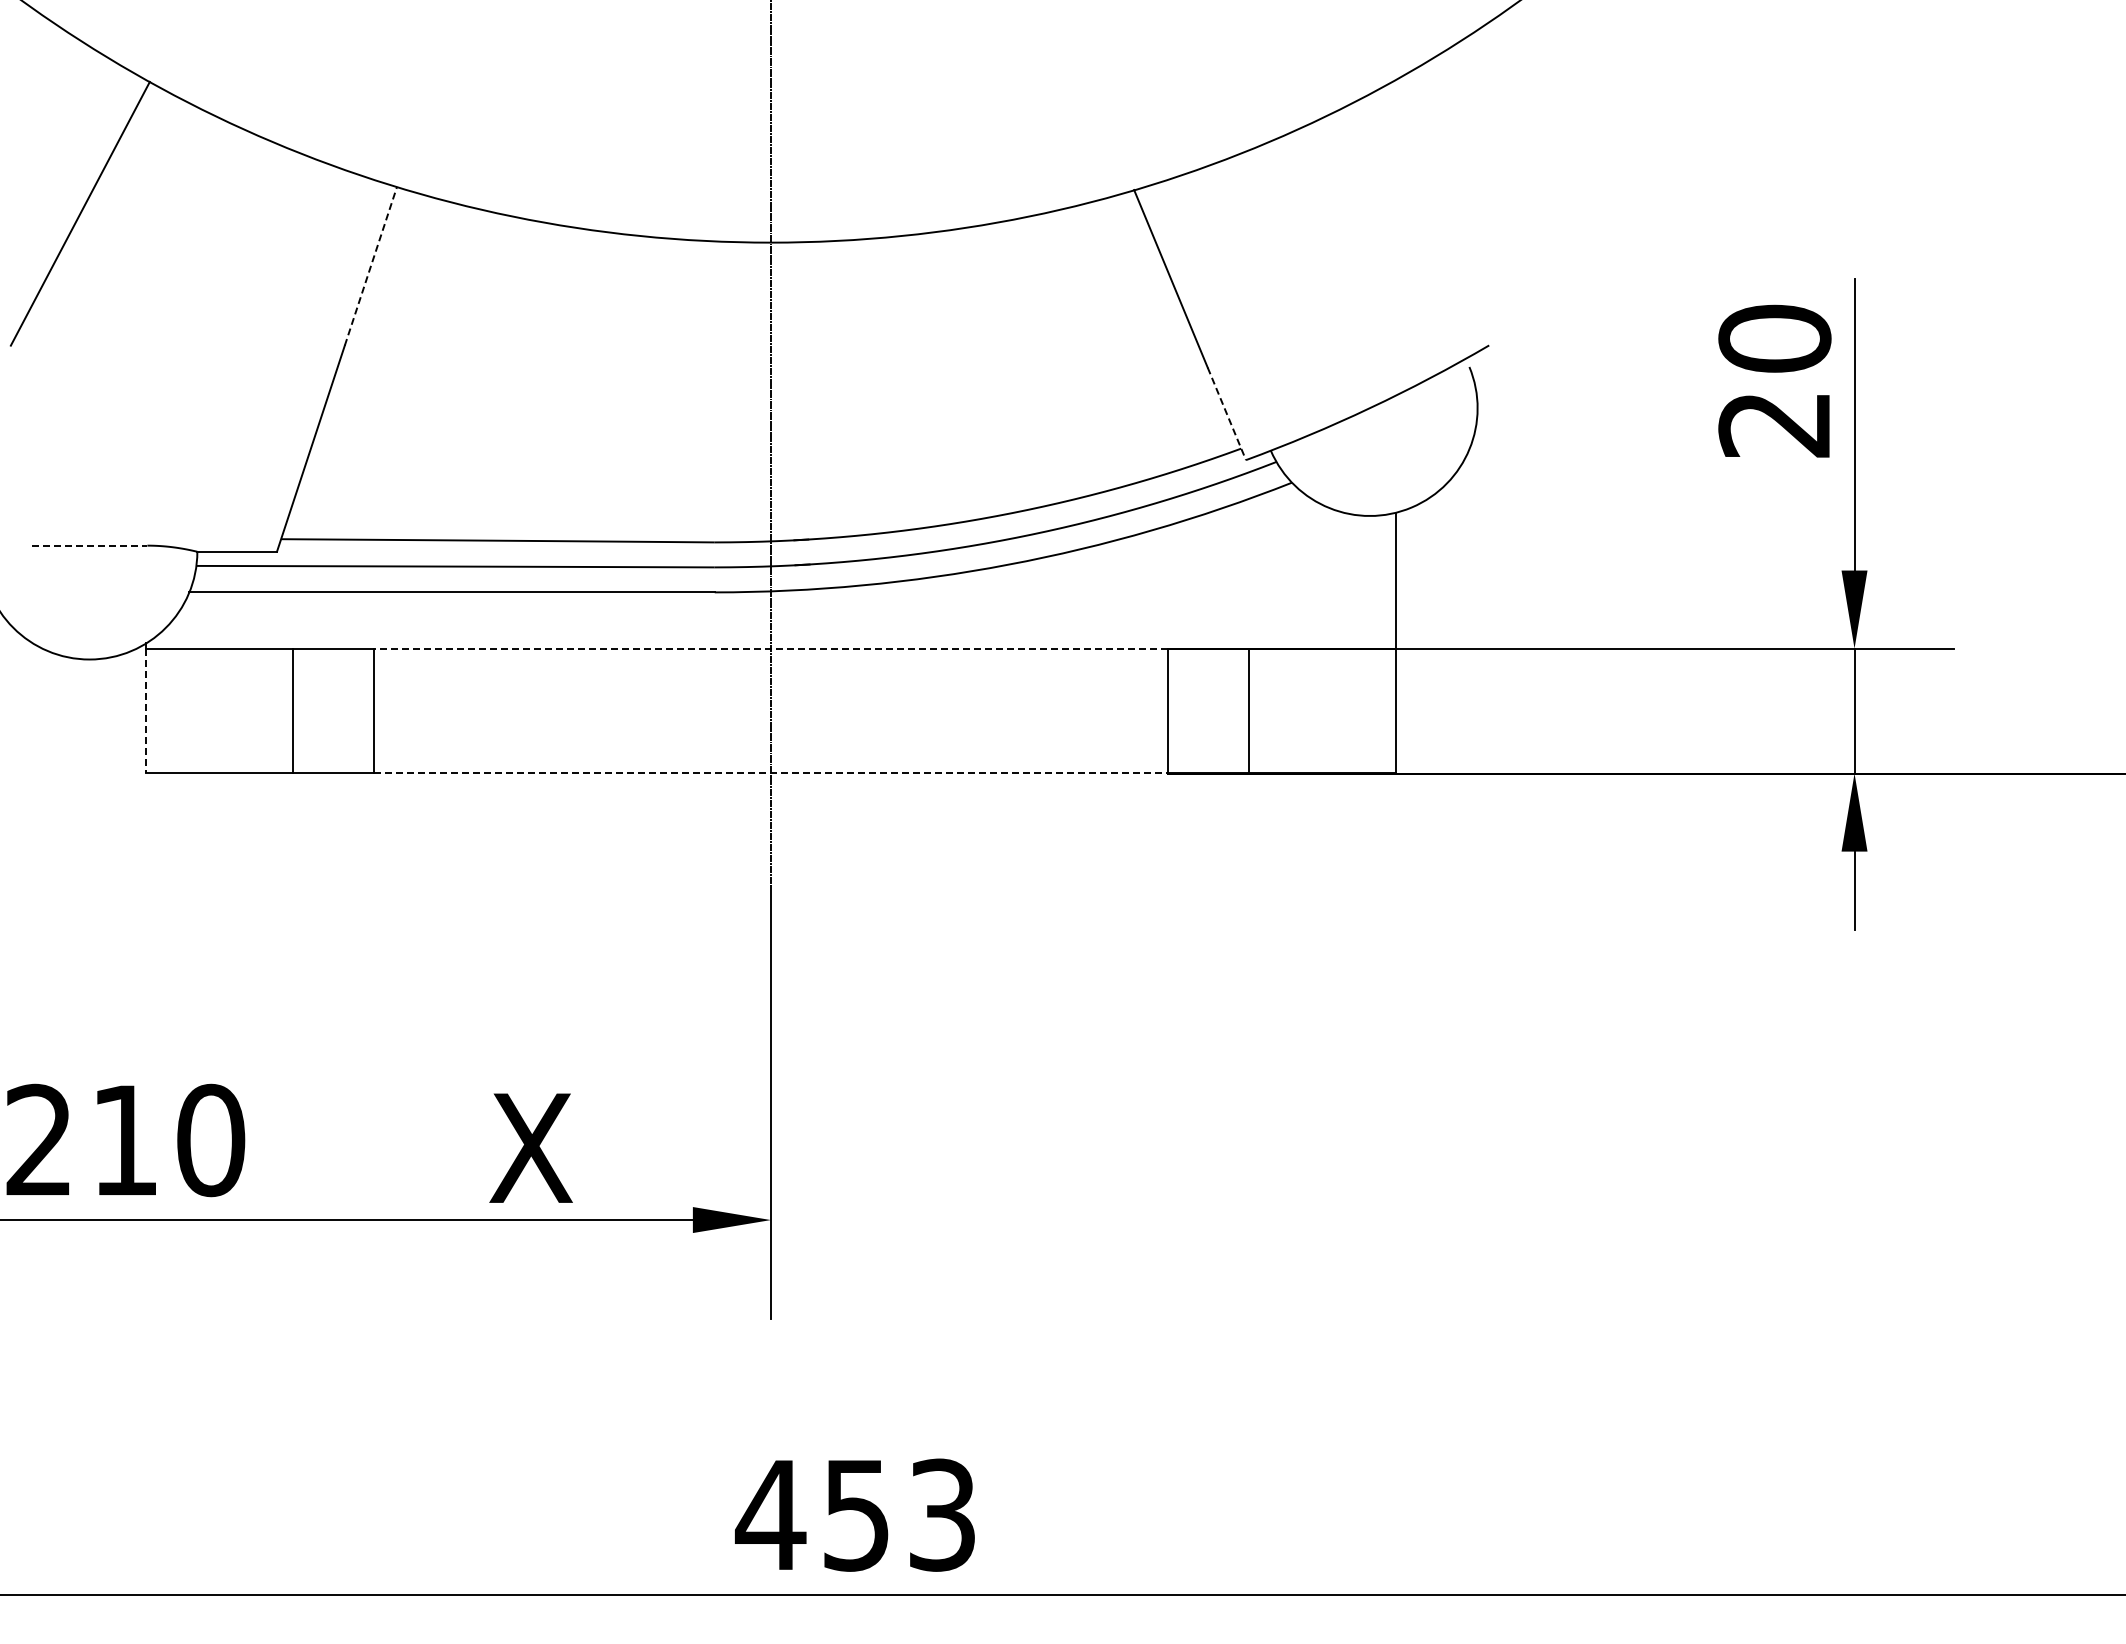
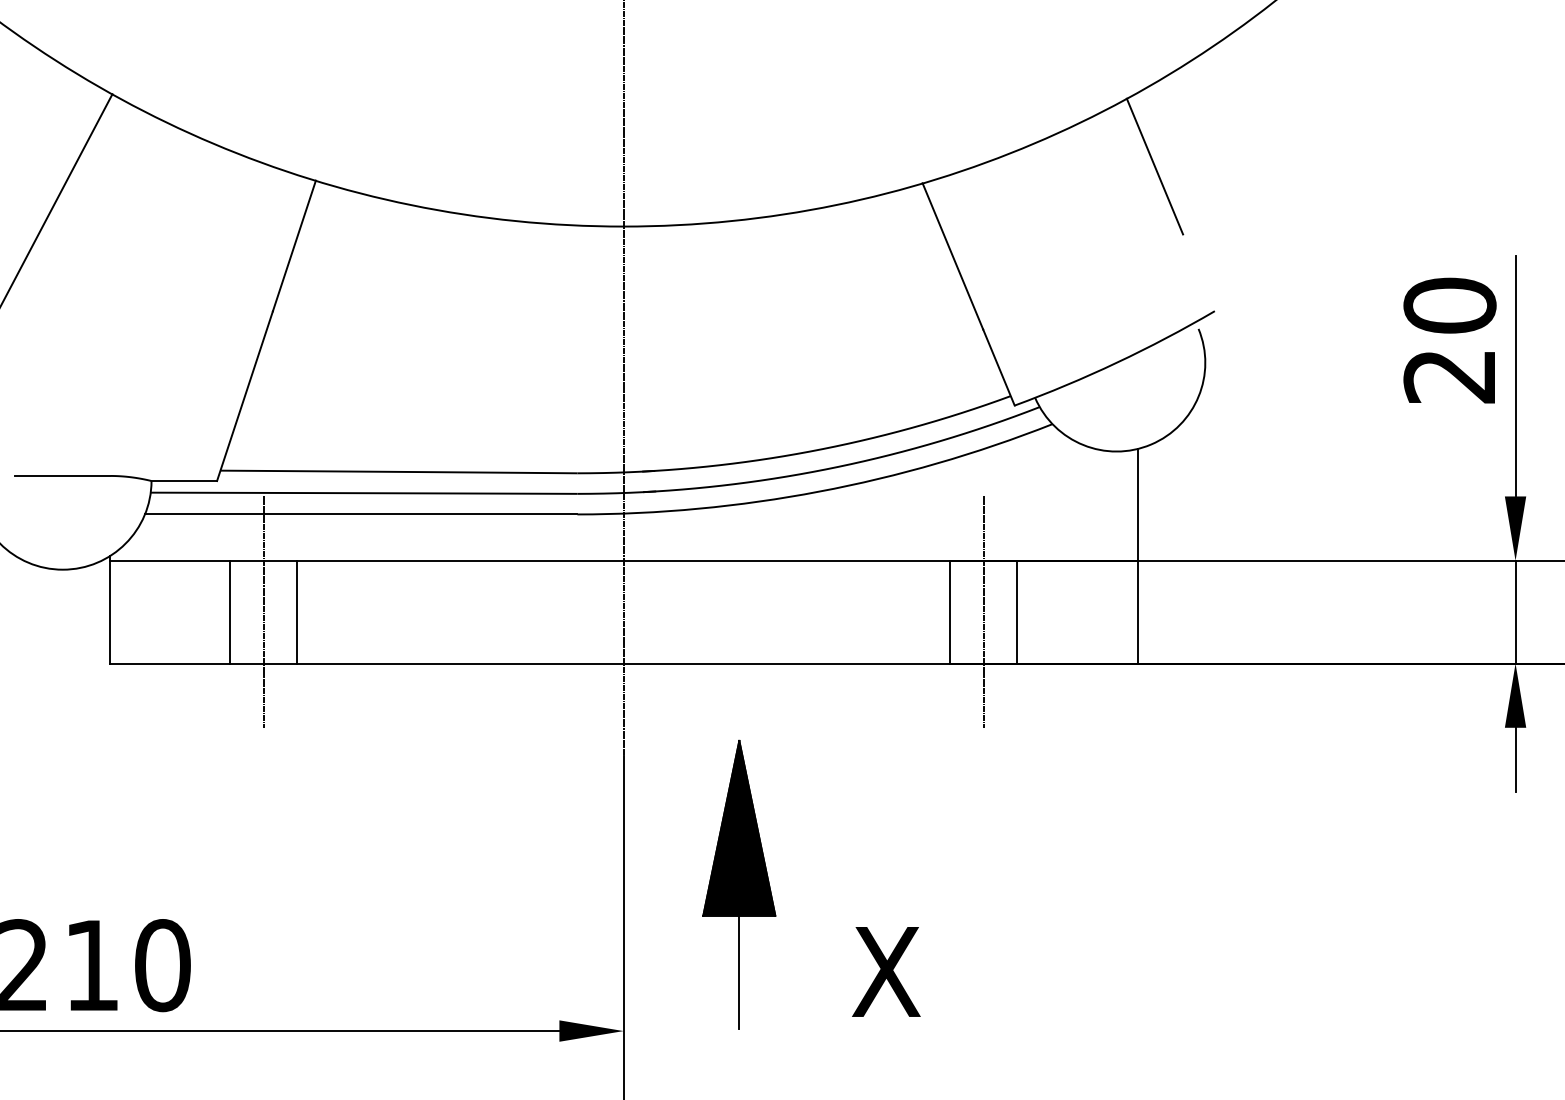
line: (1416, 169) -> (1155, 166), added
line: (370, 266) -> (294, 246), dashed -> solid
line: (1227, 414) -> (999, 368), dashed -> solid
line: (89, 545) -> (62, 475), dashed -> solid
line: (770, 648) -> (623, 560), dashed -> solid
line: (333, 710) -> (263, 611), added
line: (1208, 710) -> (983, 611), added
line: (146, 711) -> (109, 612), dashed -> solid
line: (770, 773) -> (623, 663), dashed -> solid
part: (911, 1041) -> (739, 884), added
text: (530, 1147) -> (885, 971), moved

